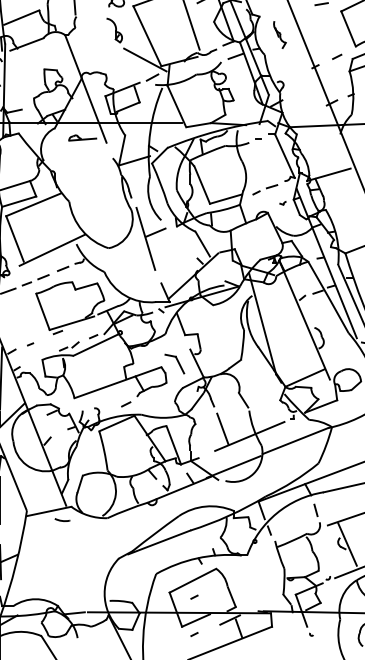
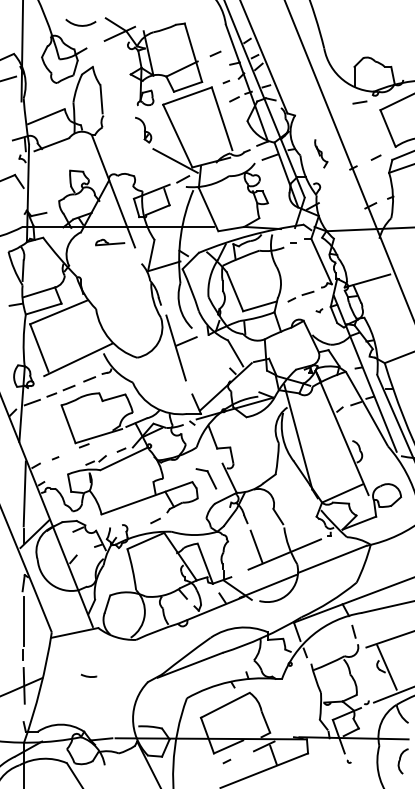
part: (280, 34) -> (321, 153), moved
part: (62, 519) -> (88, 675), moved
line: (194, 597) -> (226, 722), removed

